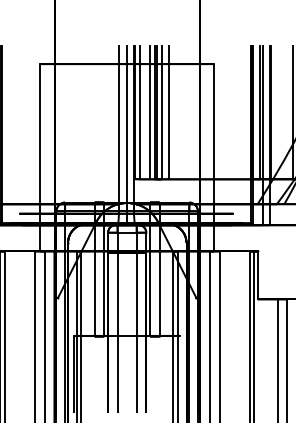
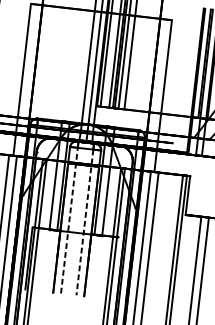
line: (117, 322) -> (69, 220), solid -> dashed
line: (136, 322) -> (84, 222), solid -> dashed

